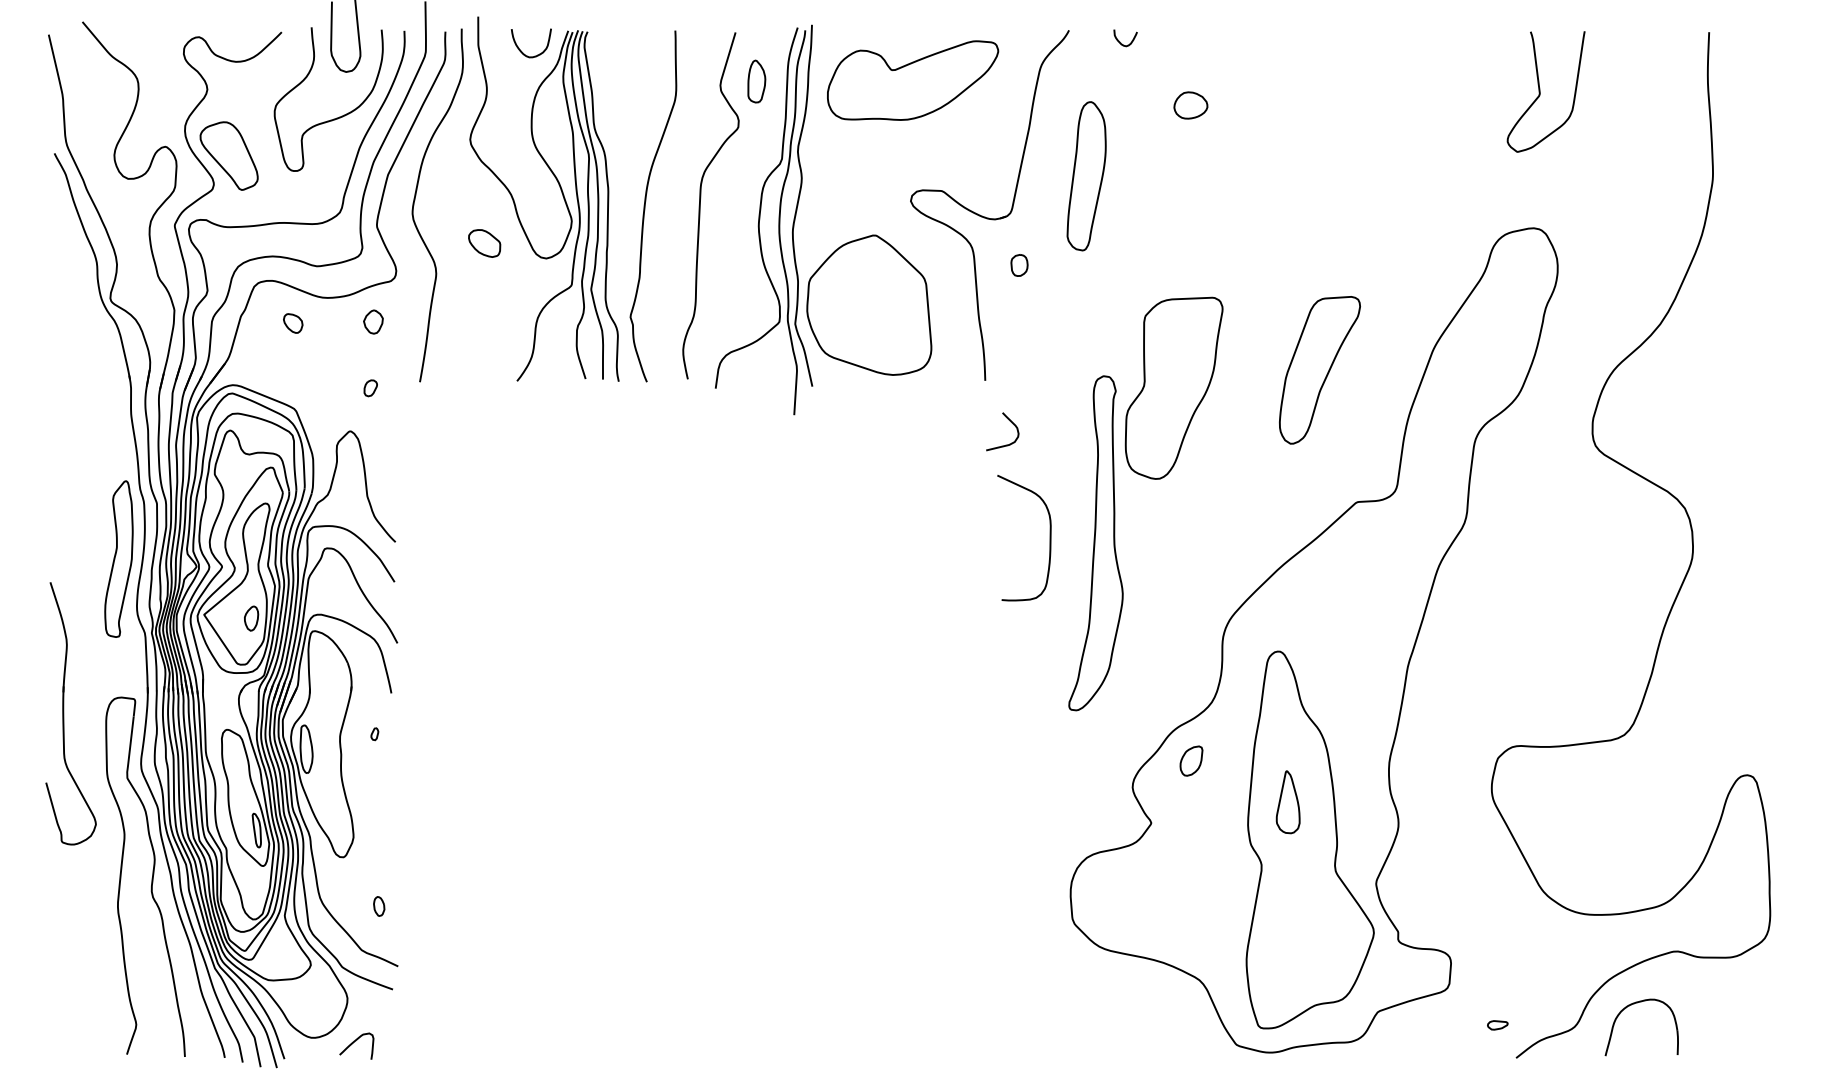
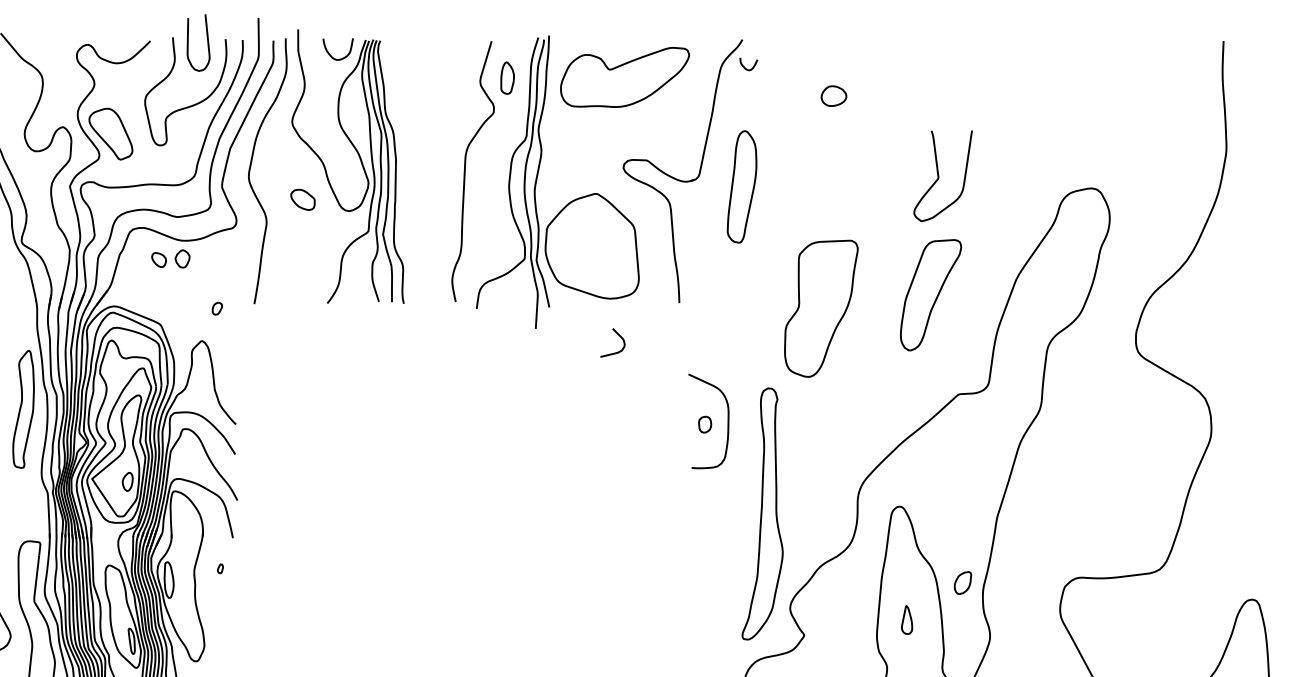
curve: (1121, 42) -> (745, 67), moved
curve: (1540, 91) -> (938, 175), moved
part: (1086, 176) -> (741, 187), moved
curve: (645, 206) -> (423, 172), removed
part: (1019, 265) -> (705, 424), moved
part: (373, 321) -> (182, 258), moved
curve: (1010, 422) -> (618, 335), moved
part: (1095, 543) -> (762, 514), moved
part: (118, 558) -> (23, 408), moved
part: (1191, 760) -> (962, 582), moved
part: (1287, 802) -> (906, 620), size x0.6

